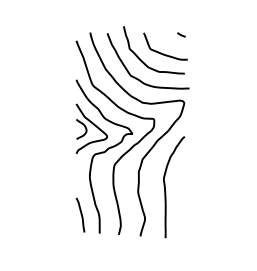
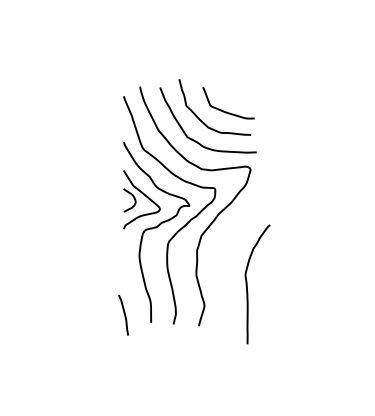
curve: (181, 35) -> (247, 89), removed
curve: (165, 187) -> (247, 284), moved
curve: (80, 213) -> (123, 313), moved

